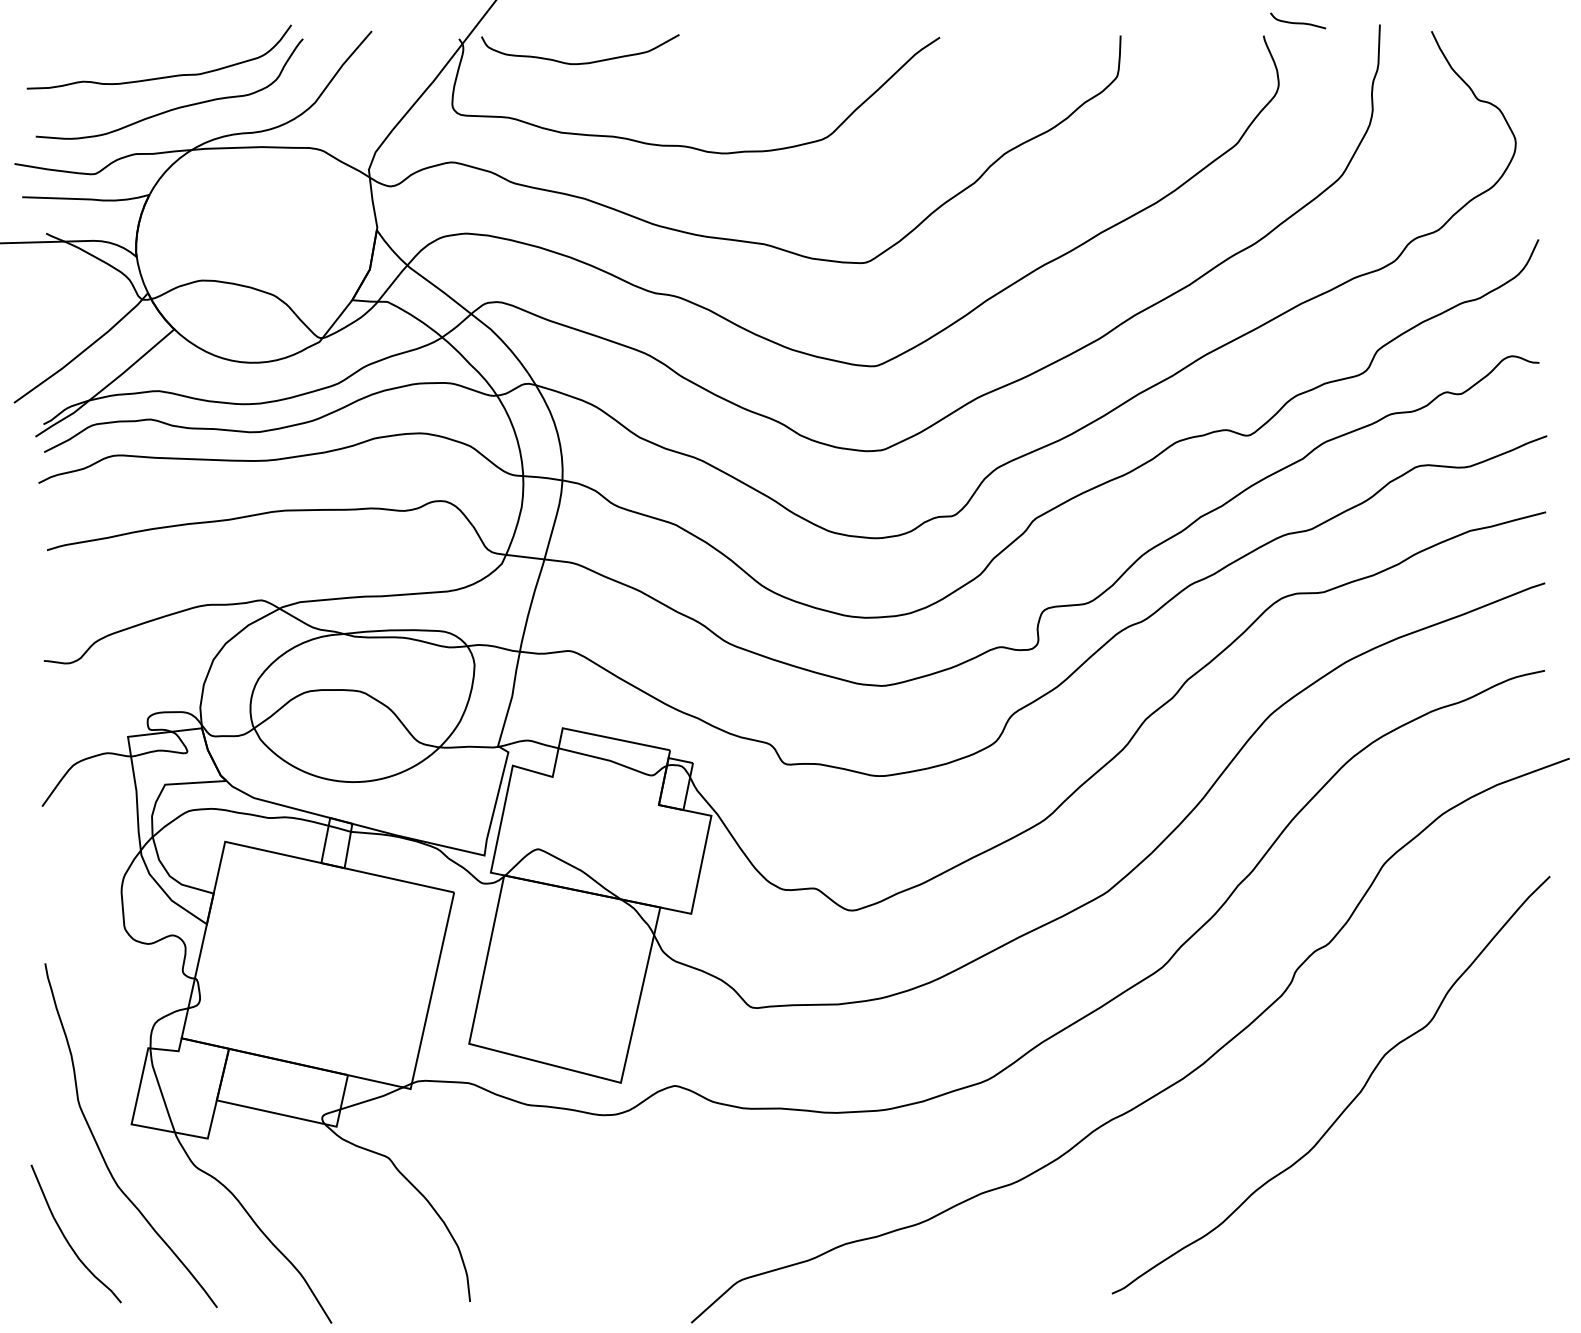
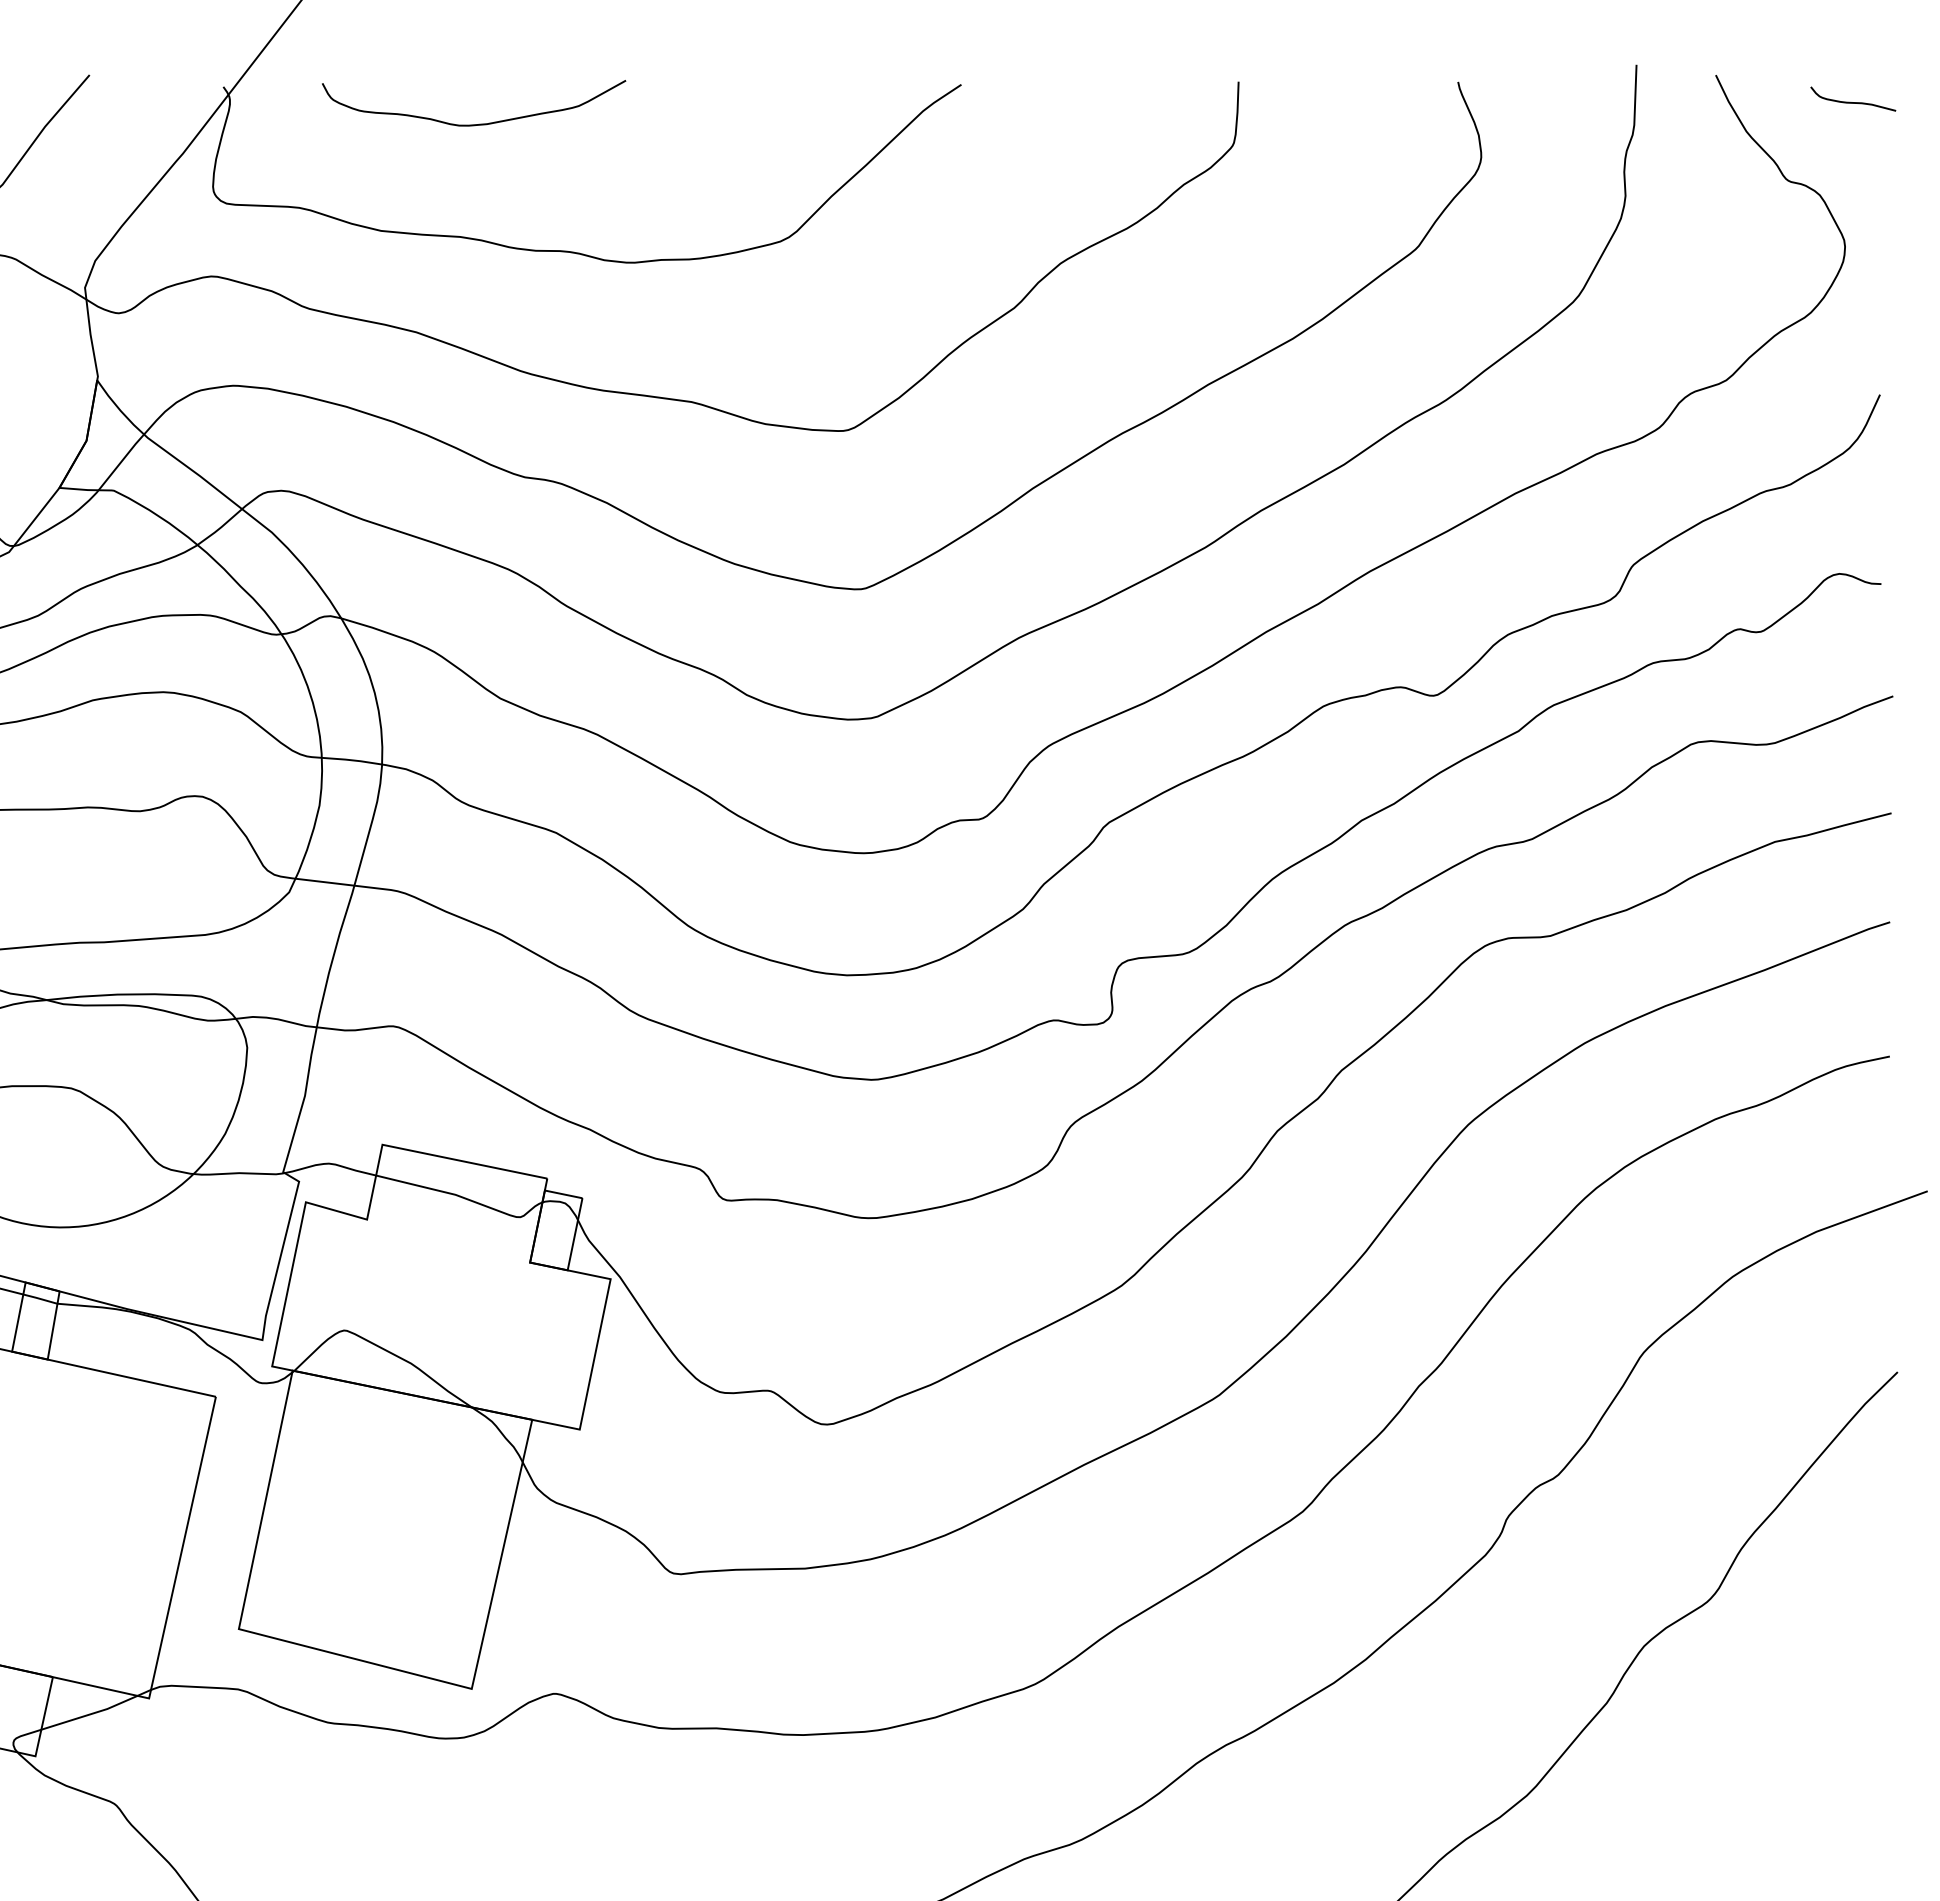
curve: (1298, 22) -> (1853, 101), moved
curve: (581, 62) -> (475, 123), moved

